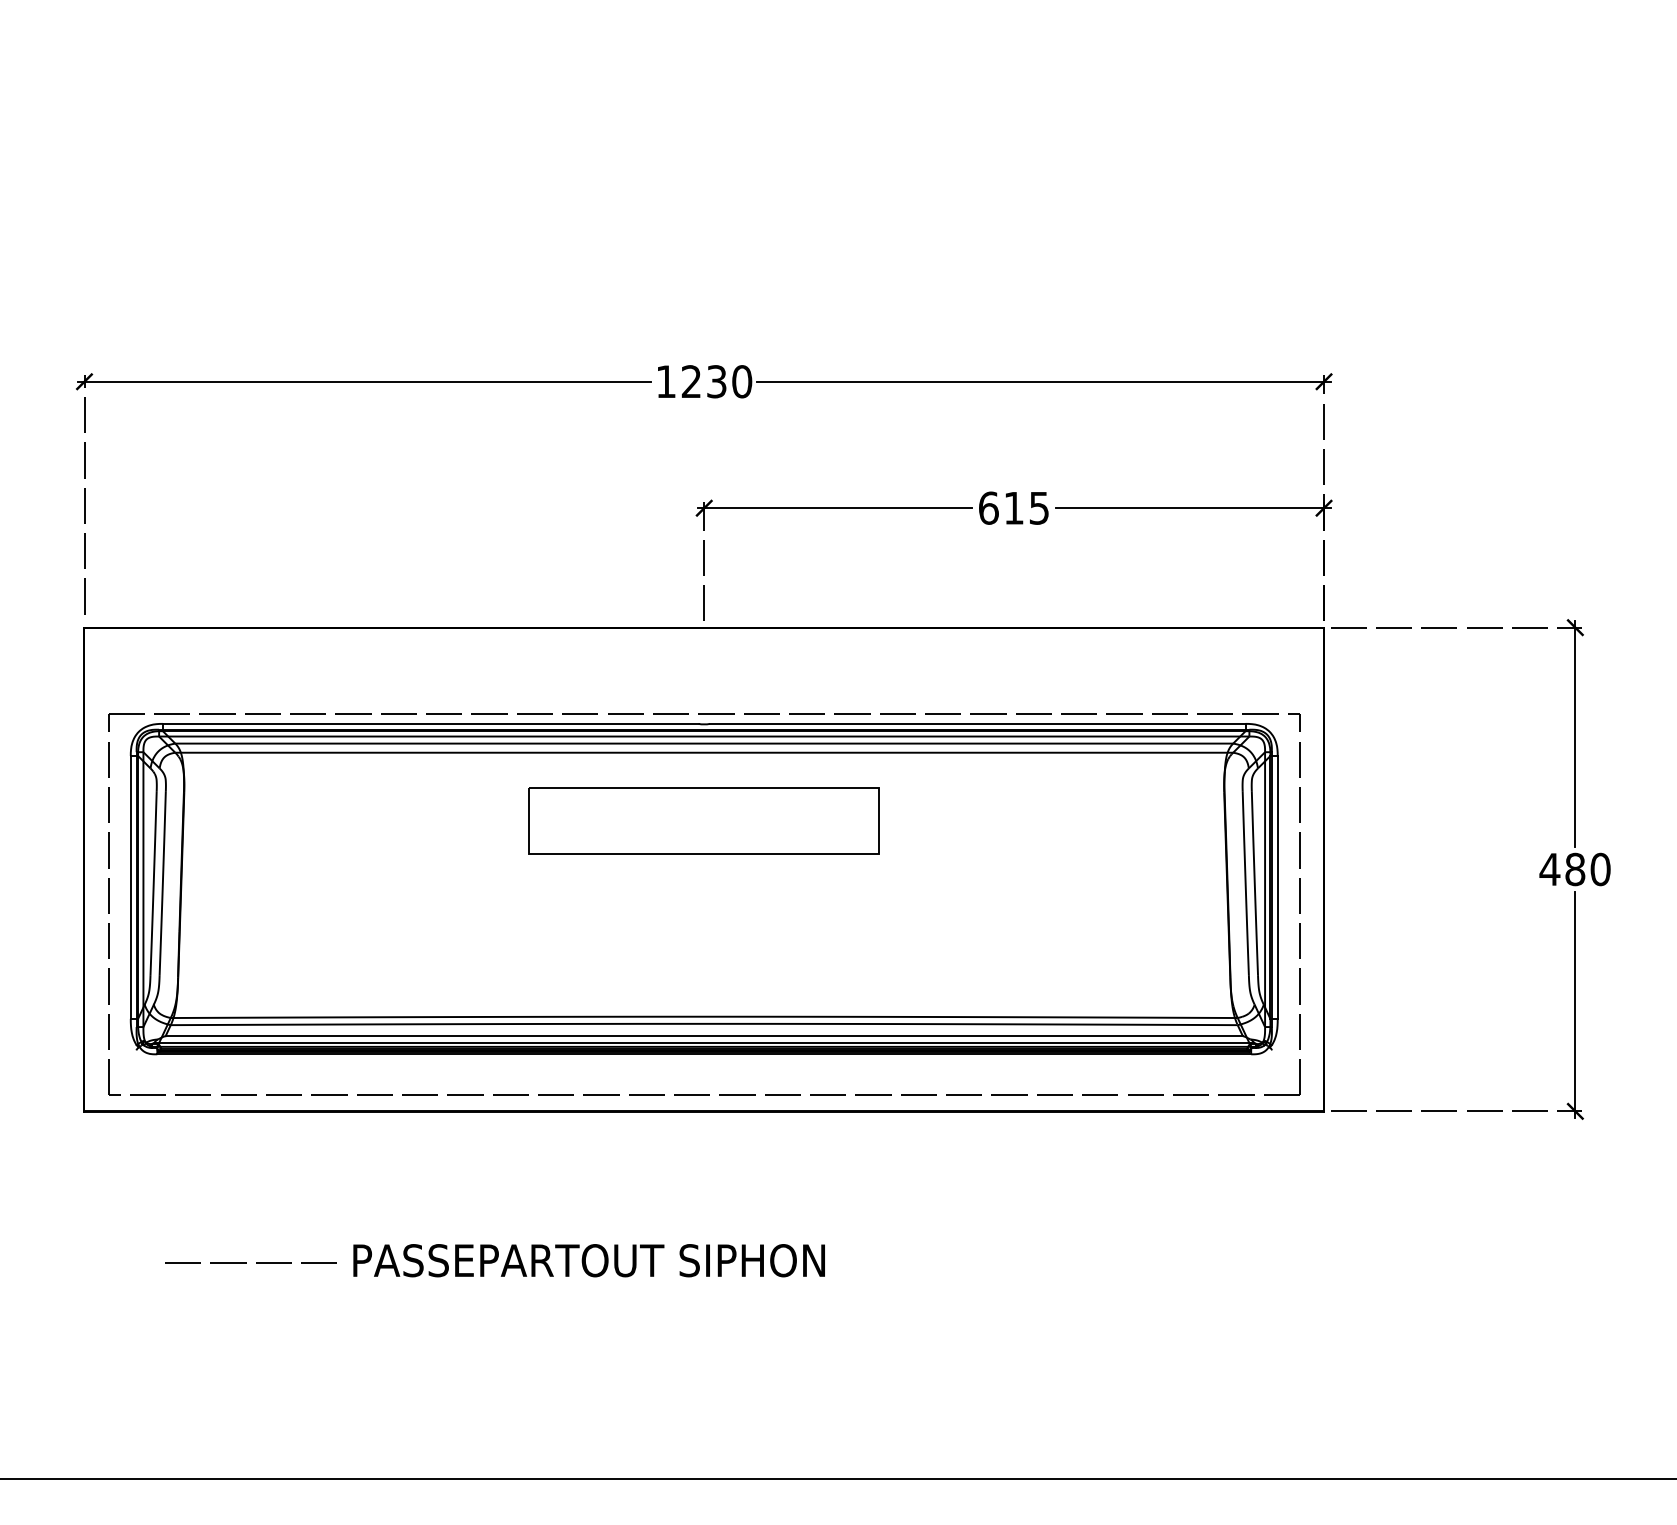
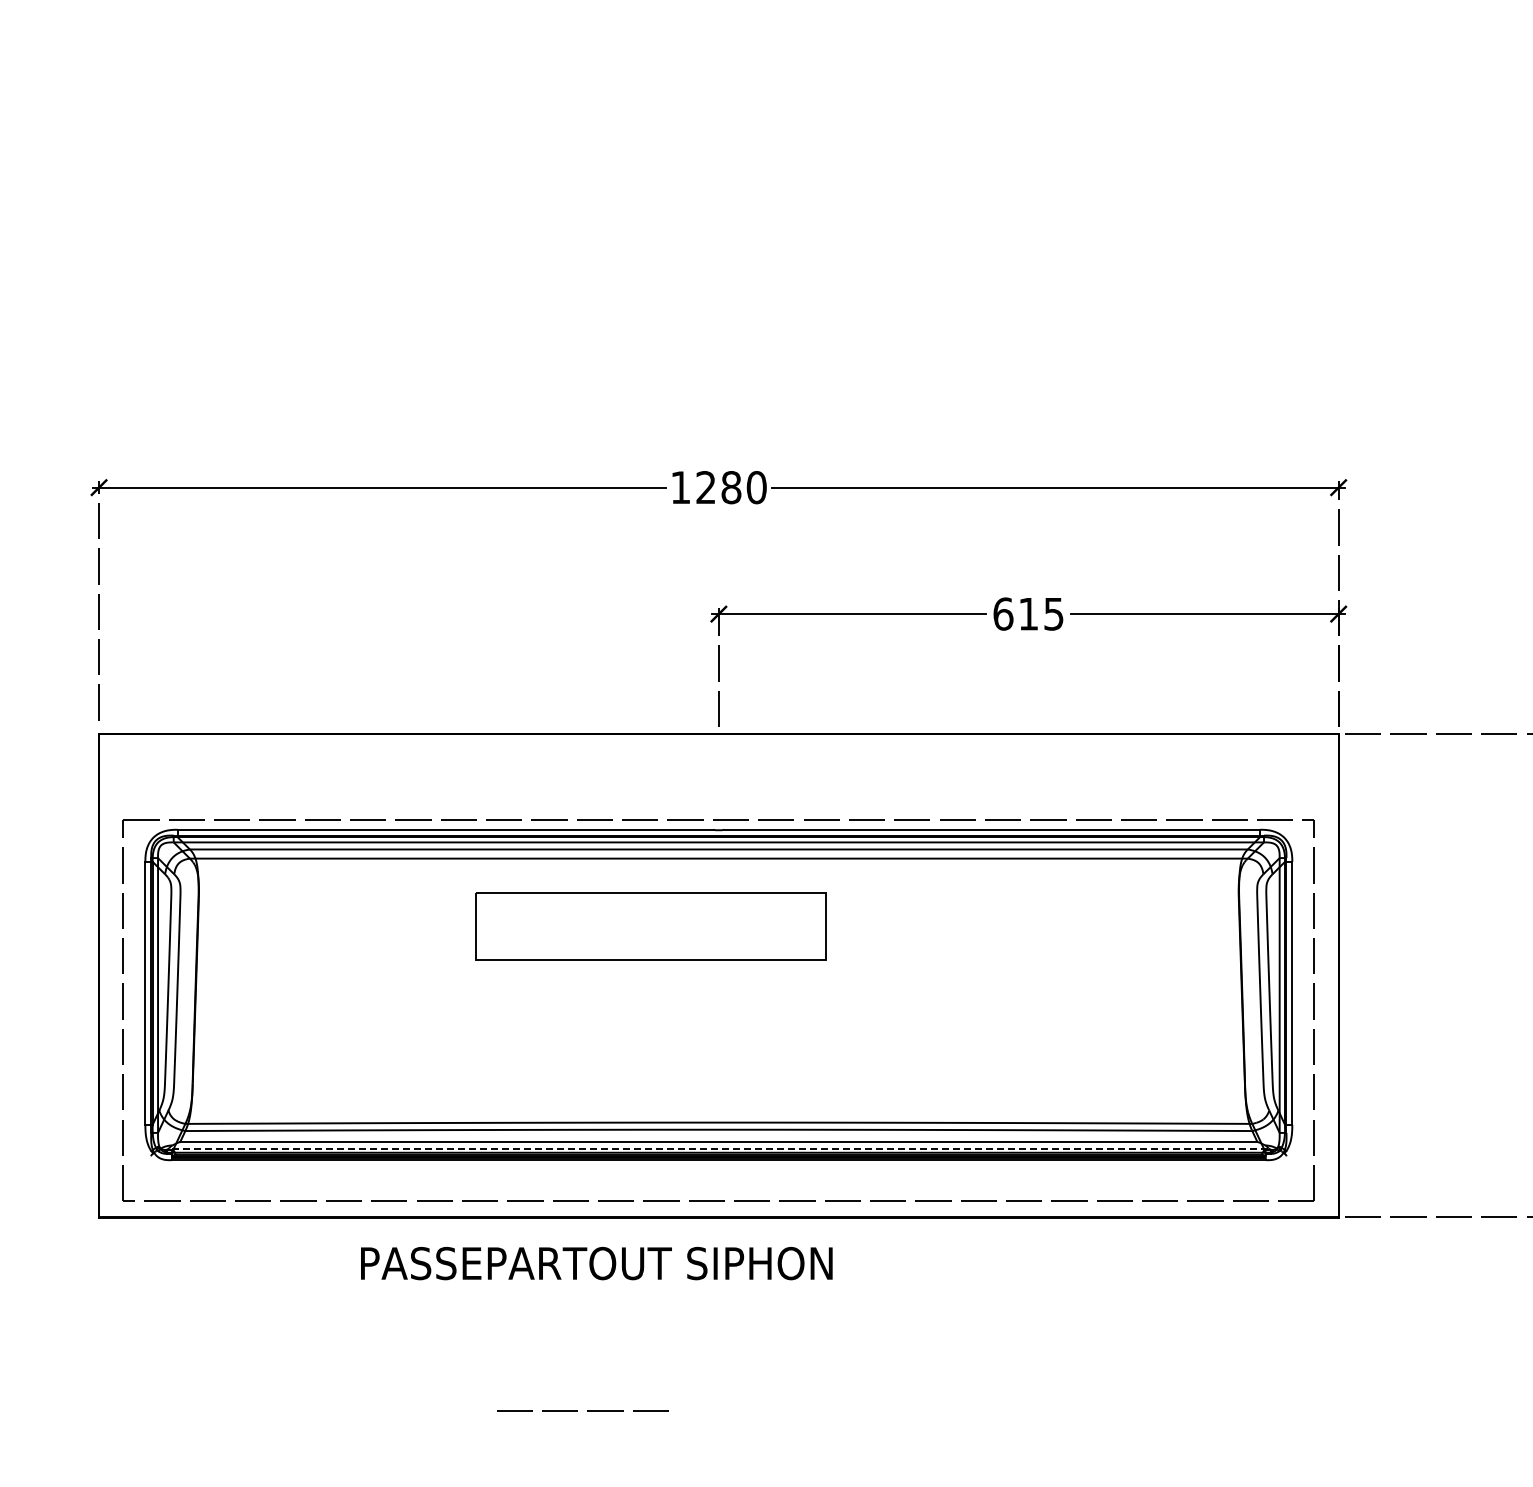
text: (716, 381) -> (731, 487), 1230 -> 1280
part: (703, 820) -> (650, 926), moved
line: (704, 1042) -> (719, 1148), solid -> dashed
text: (588, 1260) -> (596, 1263), moved
line: (246, 1262) -> (578, 1410), moved

